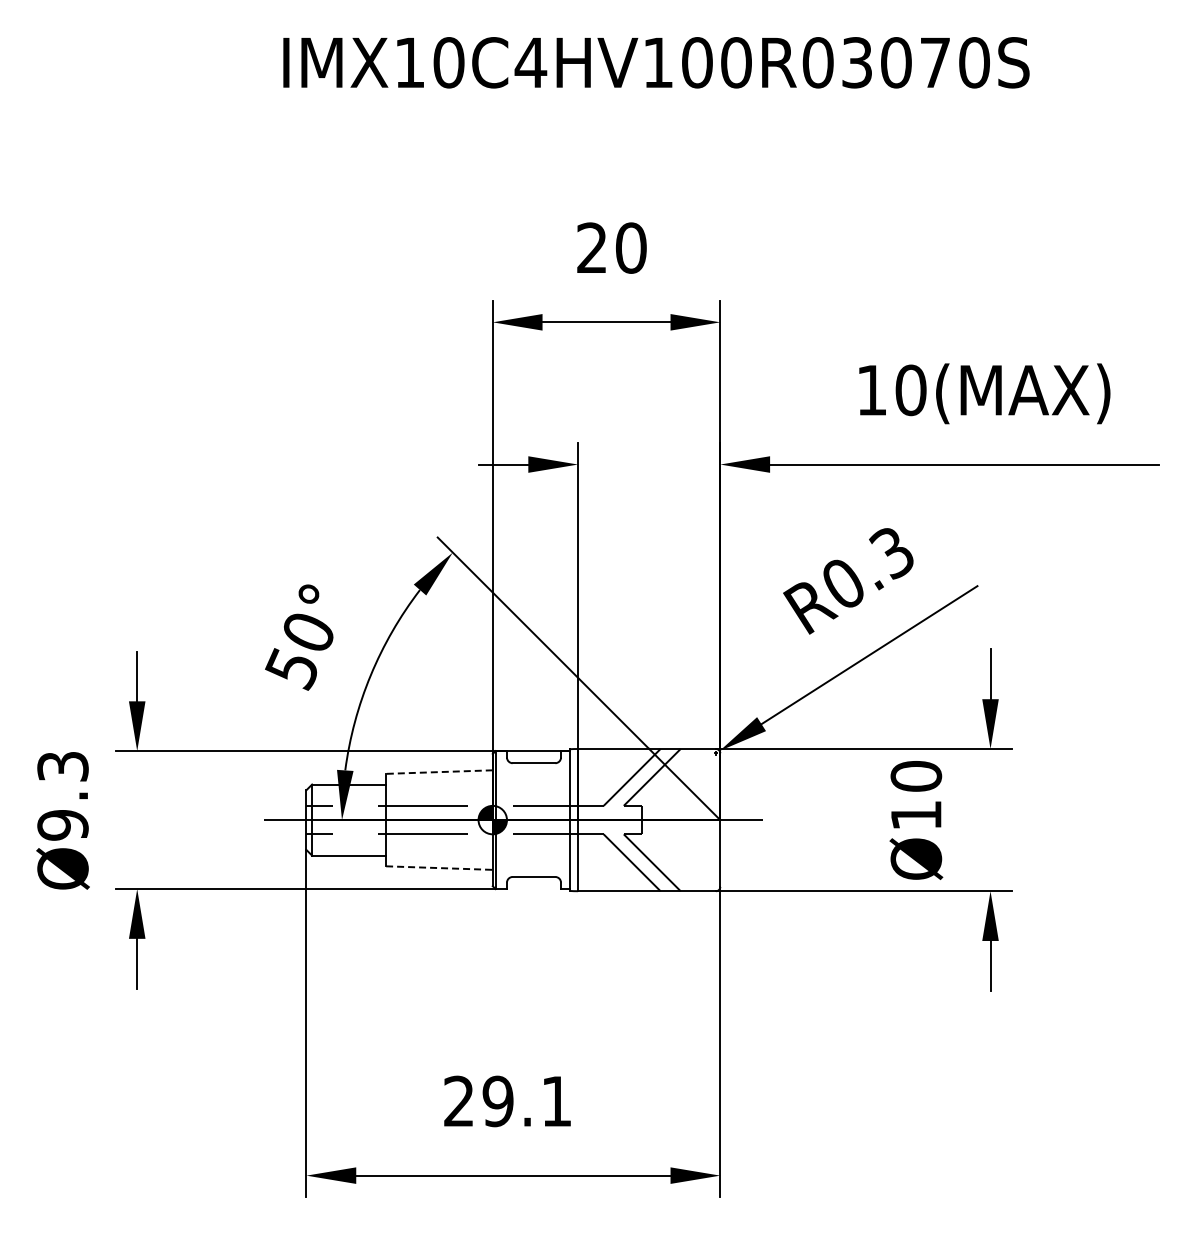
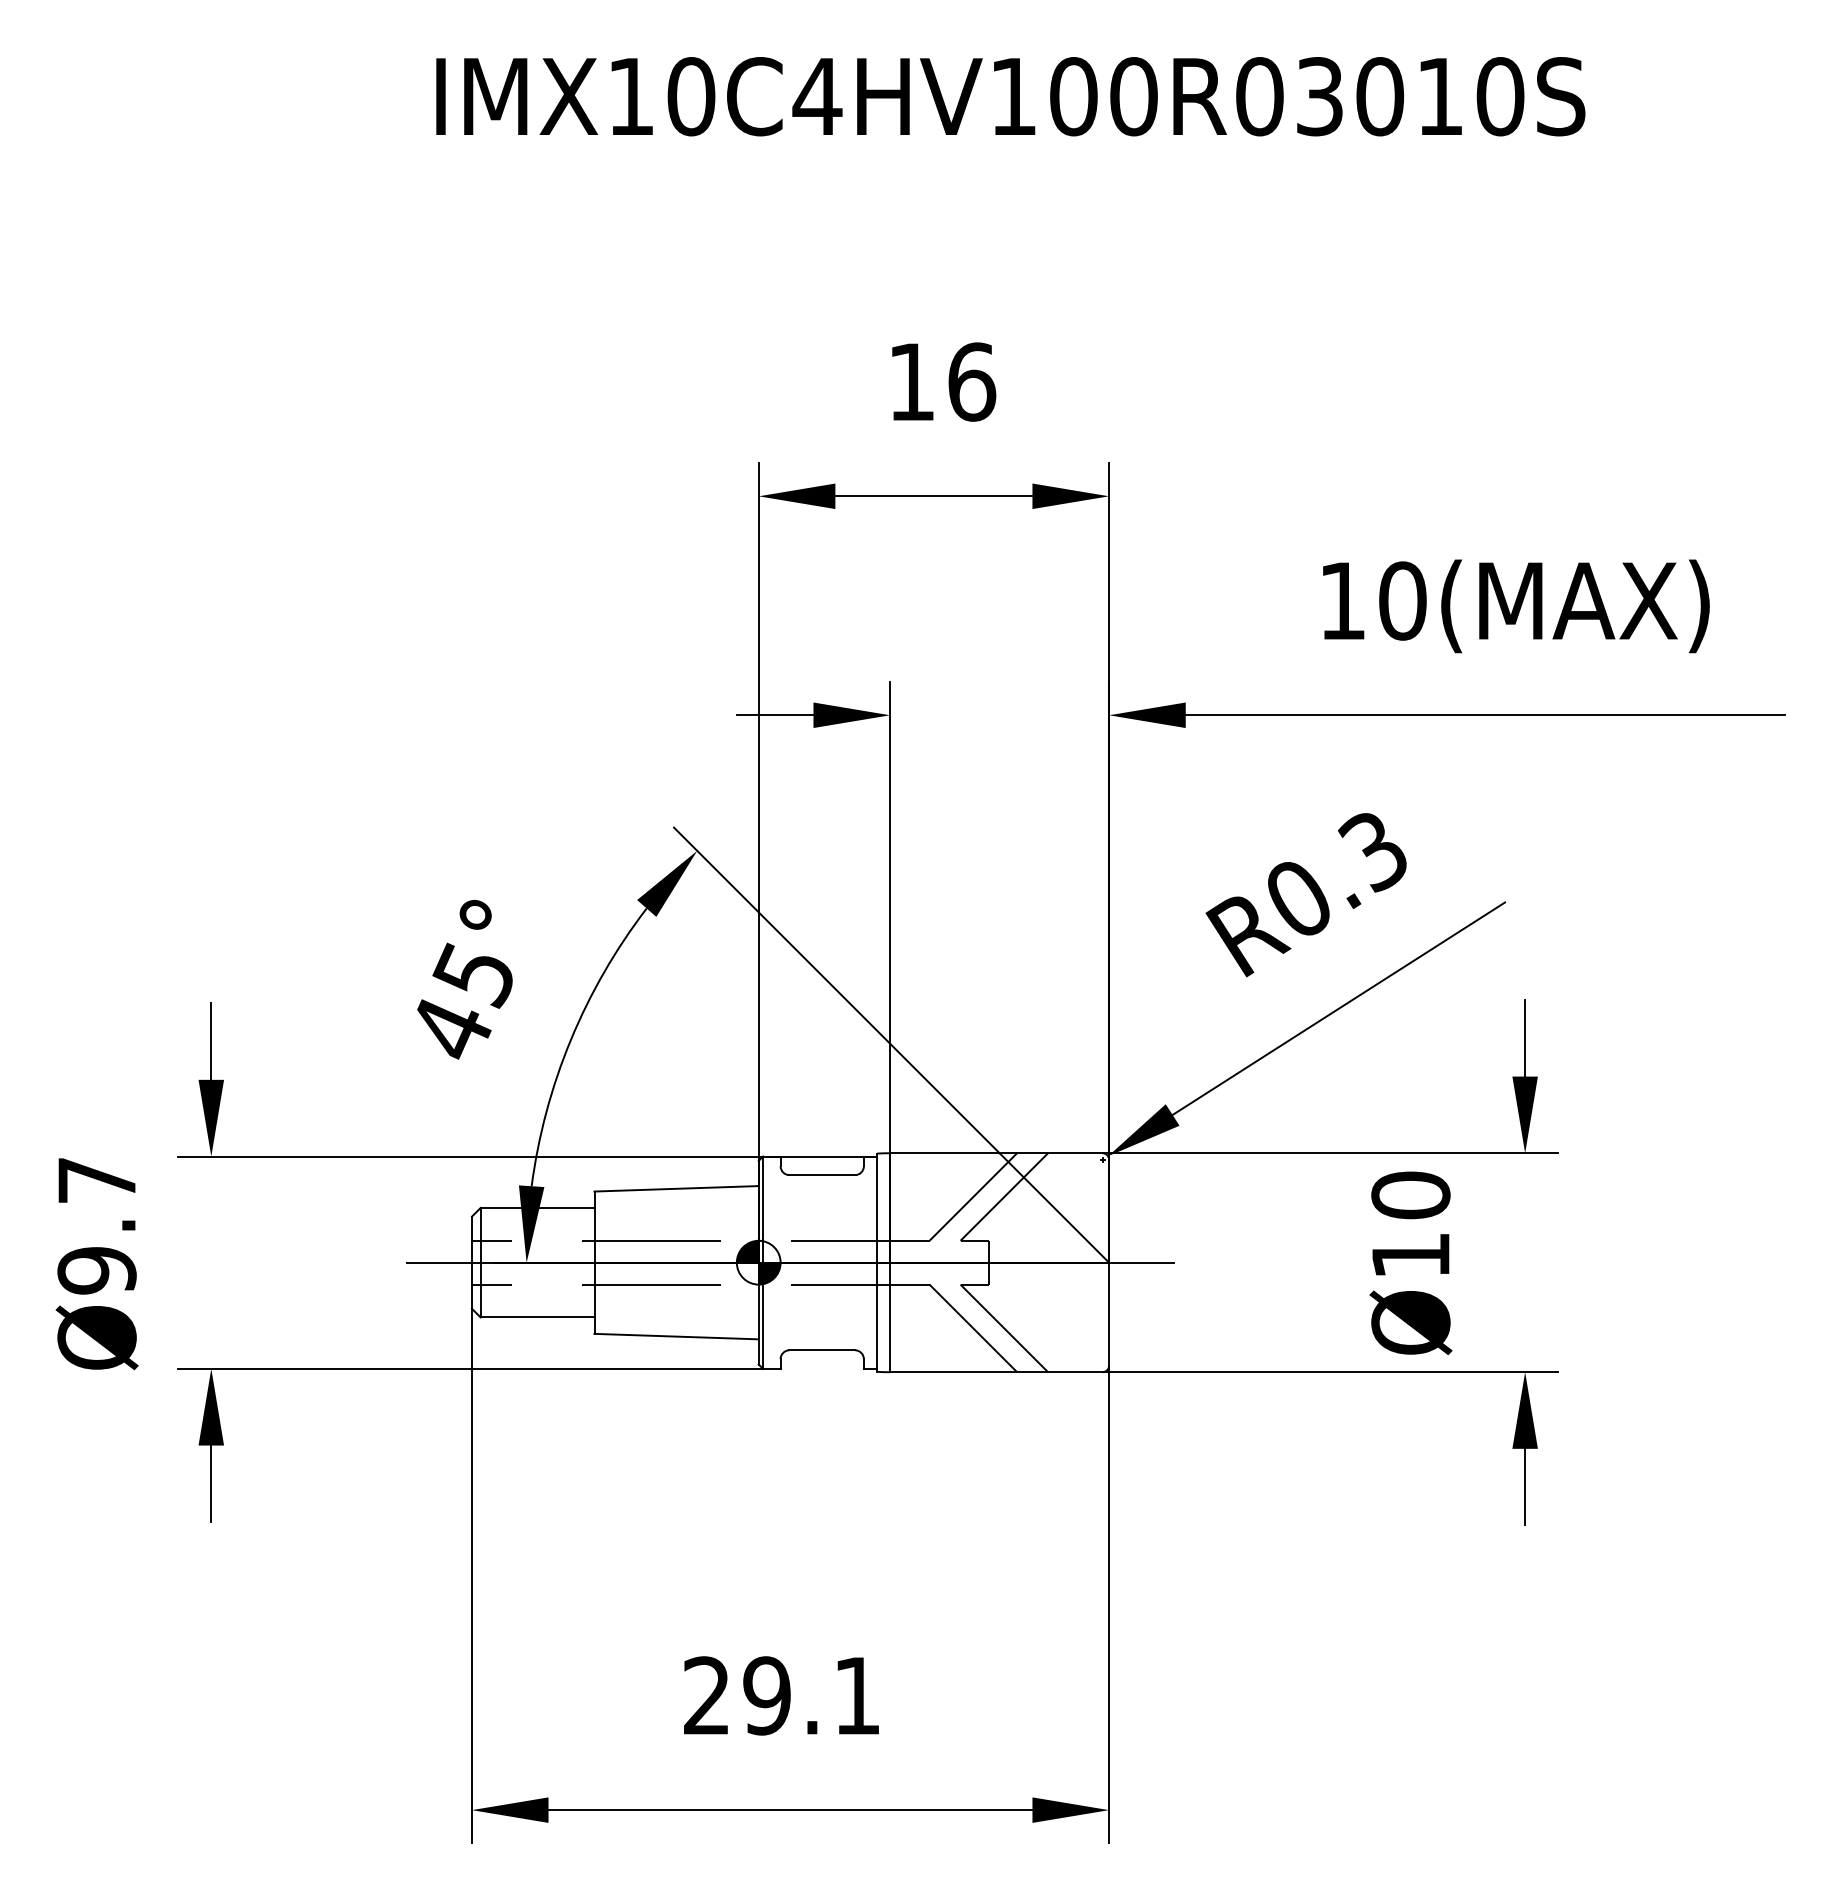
text: (935, 62) -> (1440, 96), IMX10C4HV100R03070S -> IMX10C4HV100R03010S
text: (611, 247) -> (941, 381), 20 -> 16
text: (299, 651) -> (461, 1003), 50° -> 45°
text: (62, 766) -> (96, 1180), Ø9.3 -> Ø9.7
line: (438, 772) -> (675, 1189), dashed -> solid
line: (439, 868) -> (676, 1337), dashed -> solid

